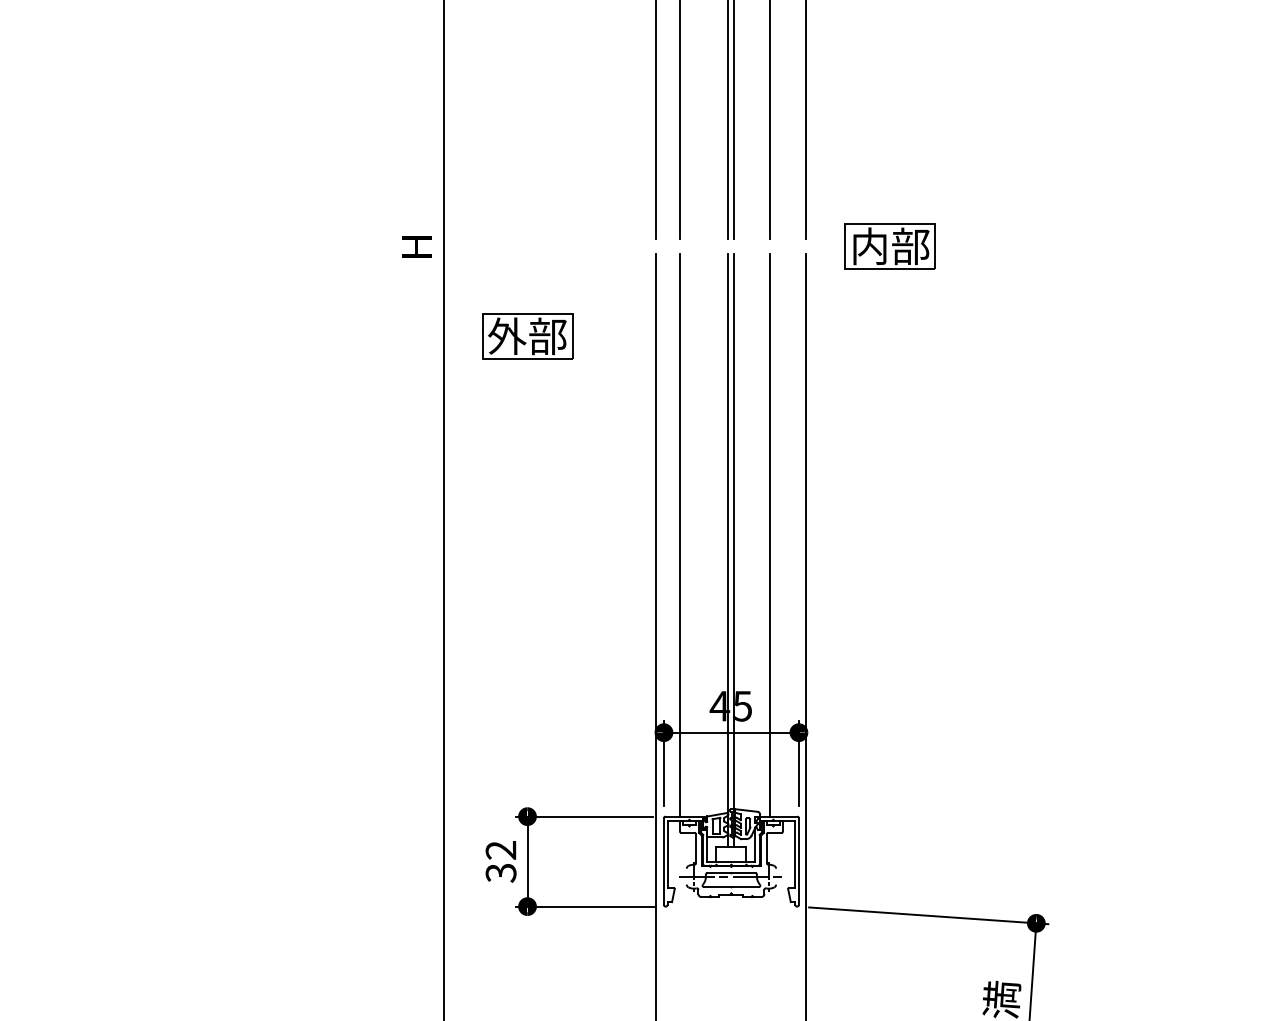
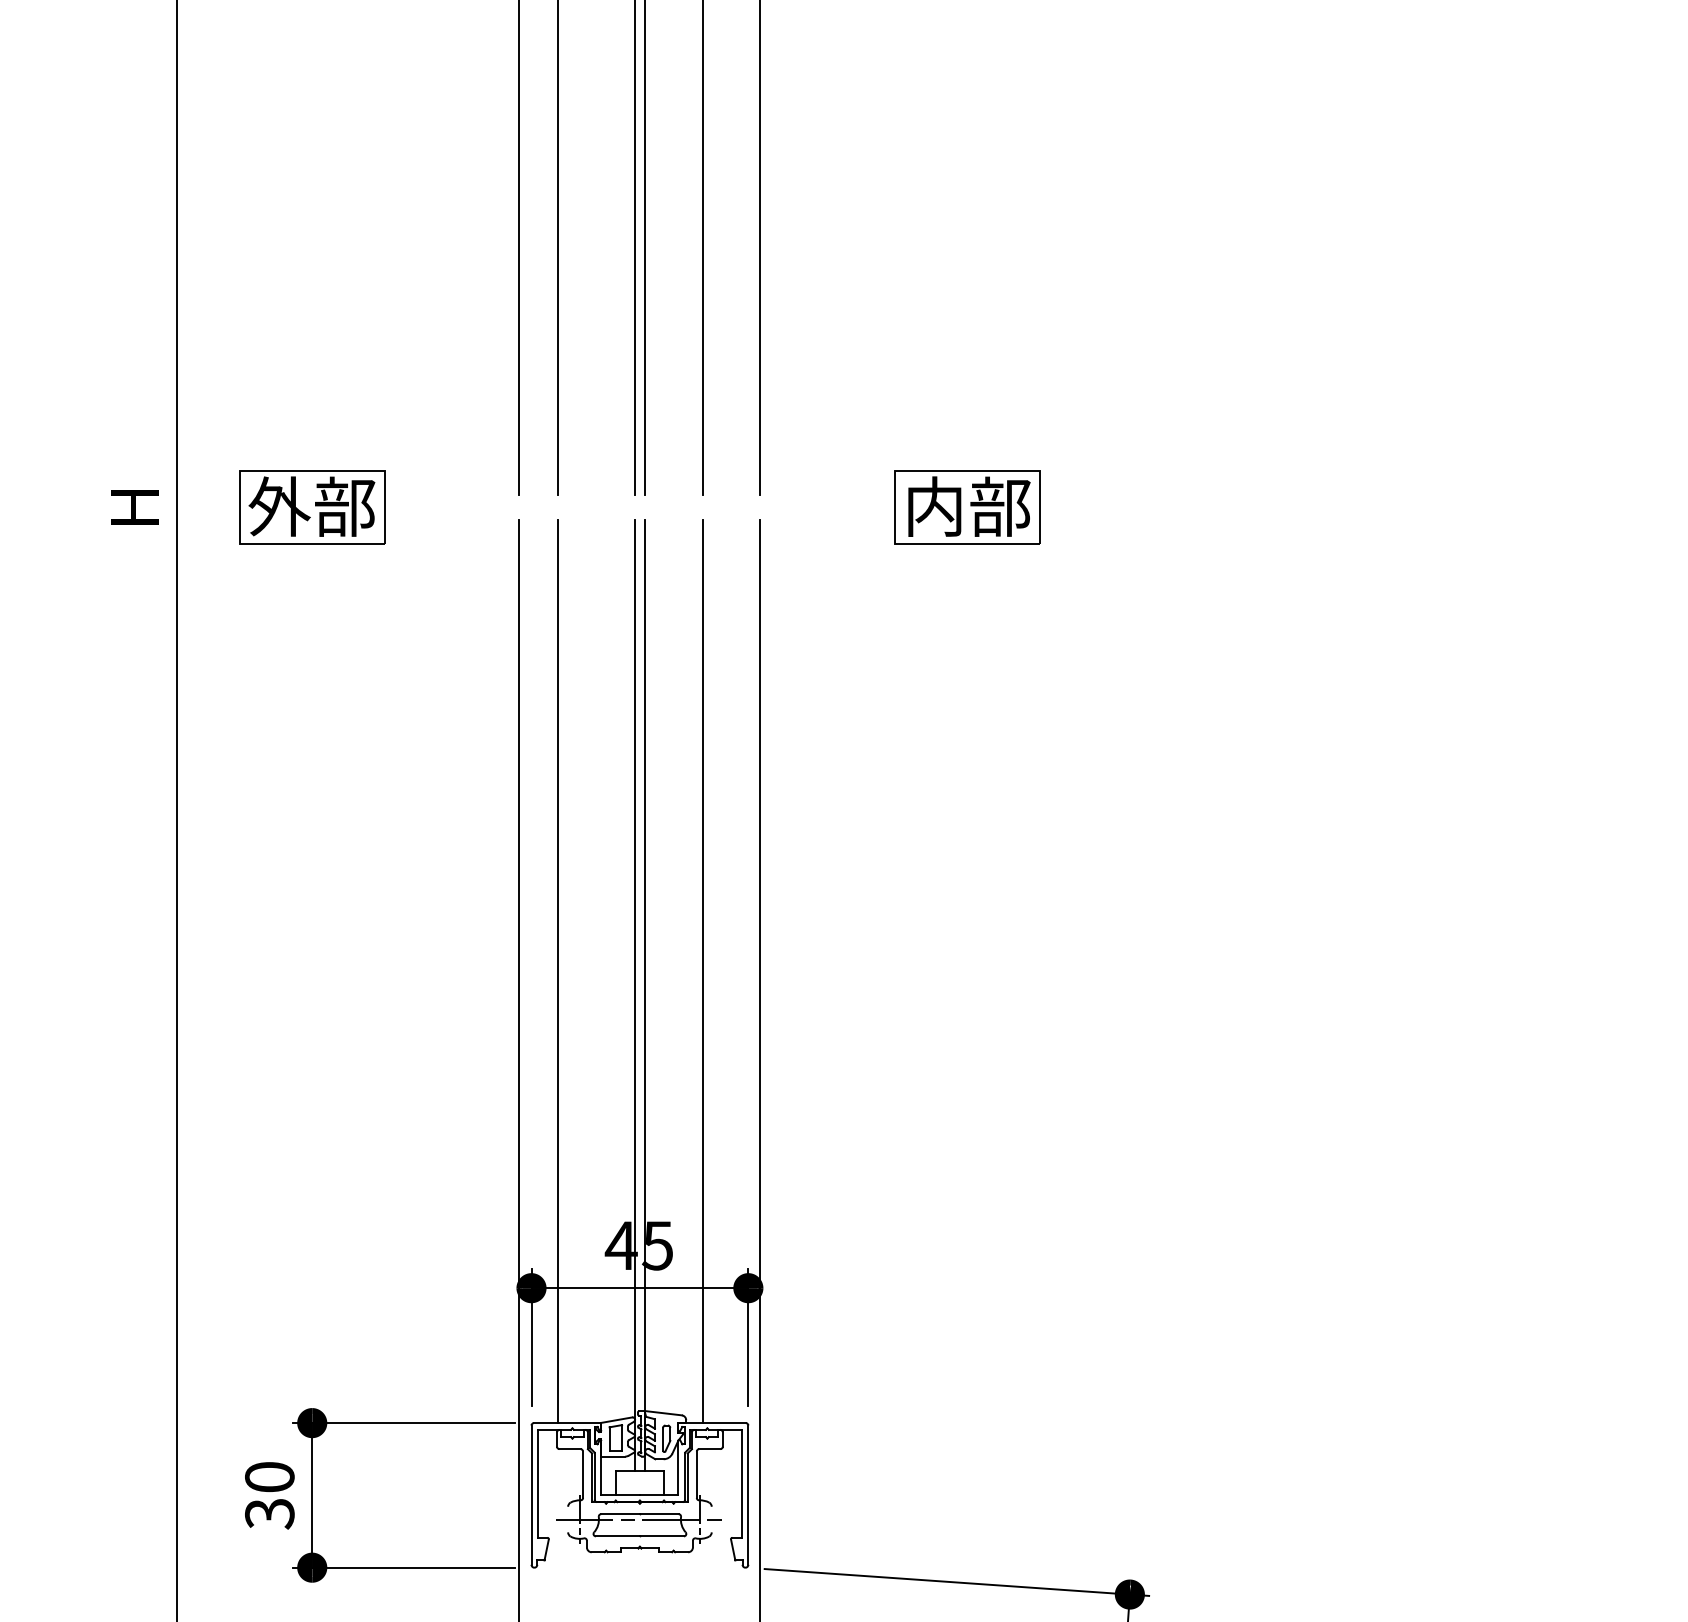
part: (889, 246) -> (966, 506), moved
part: (527, 336) -> (312, 506), moved
text: (500, 850) -> (268, 1477), 32 -> 30

